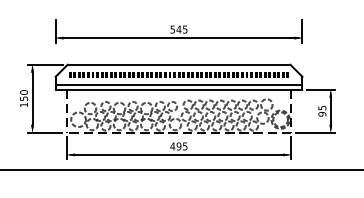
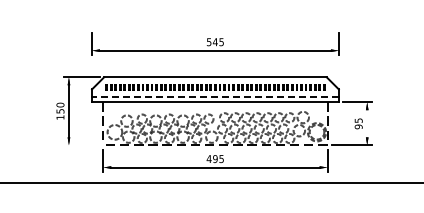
line: (178, 84) -> (214, 97), solid -> dashed
line: (331, 110) -> (367, 123), removed
line: (45, 132) -> (81, 145), removed

